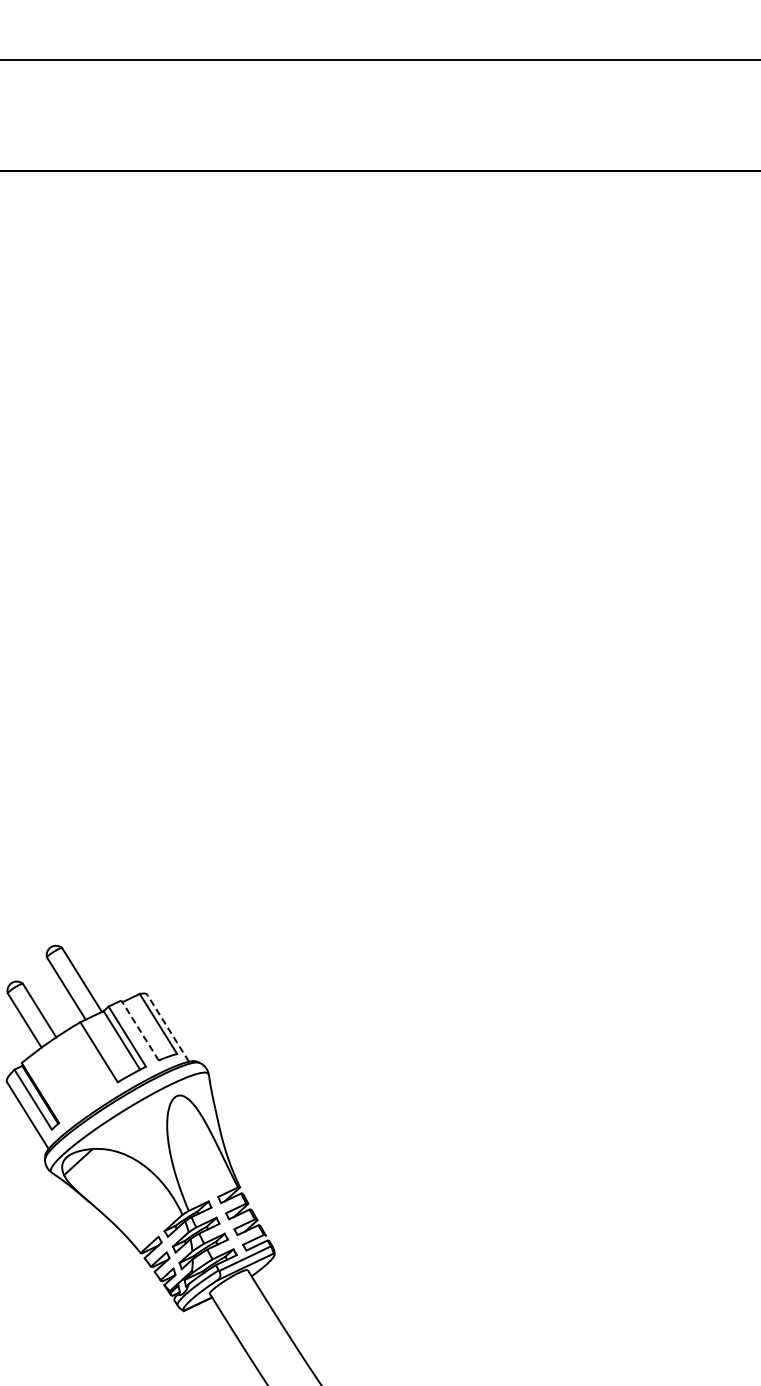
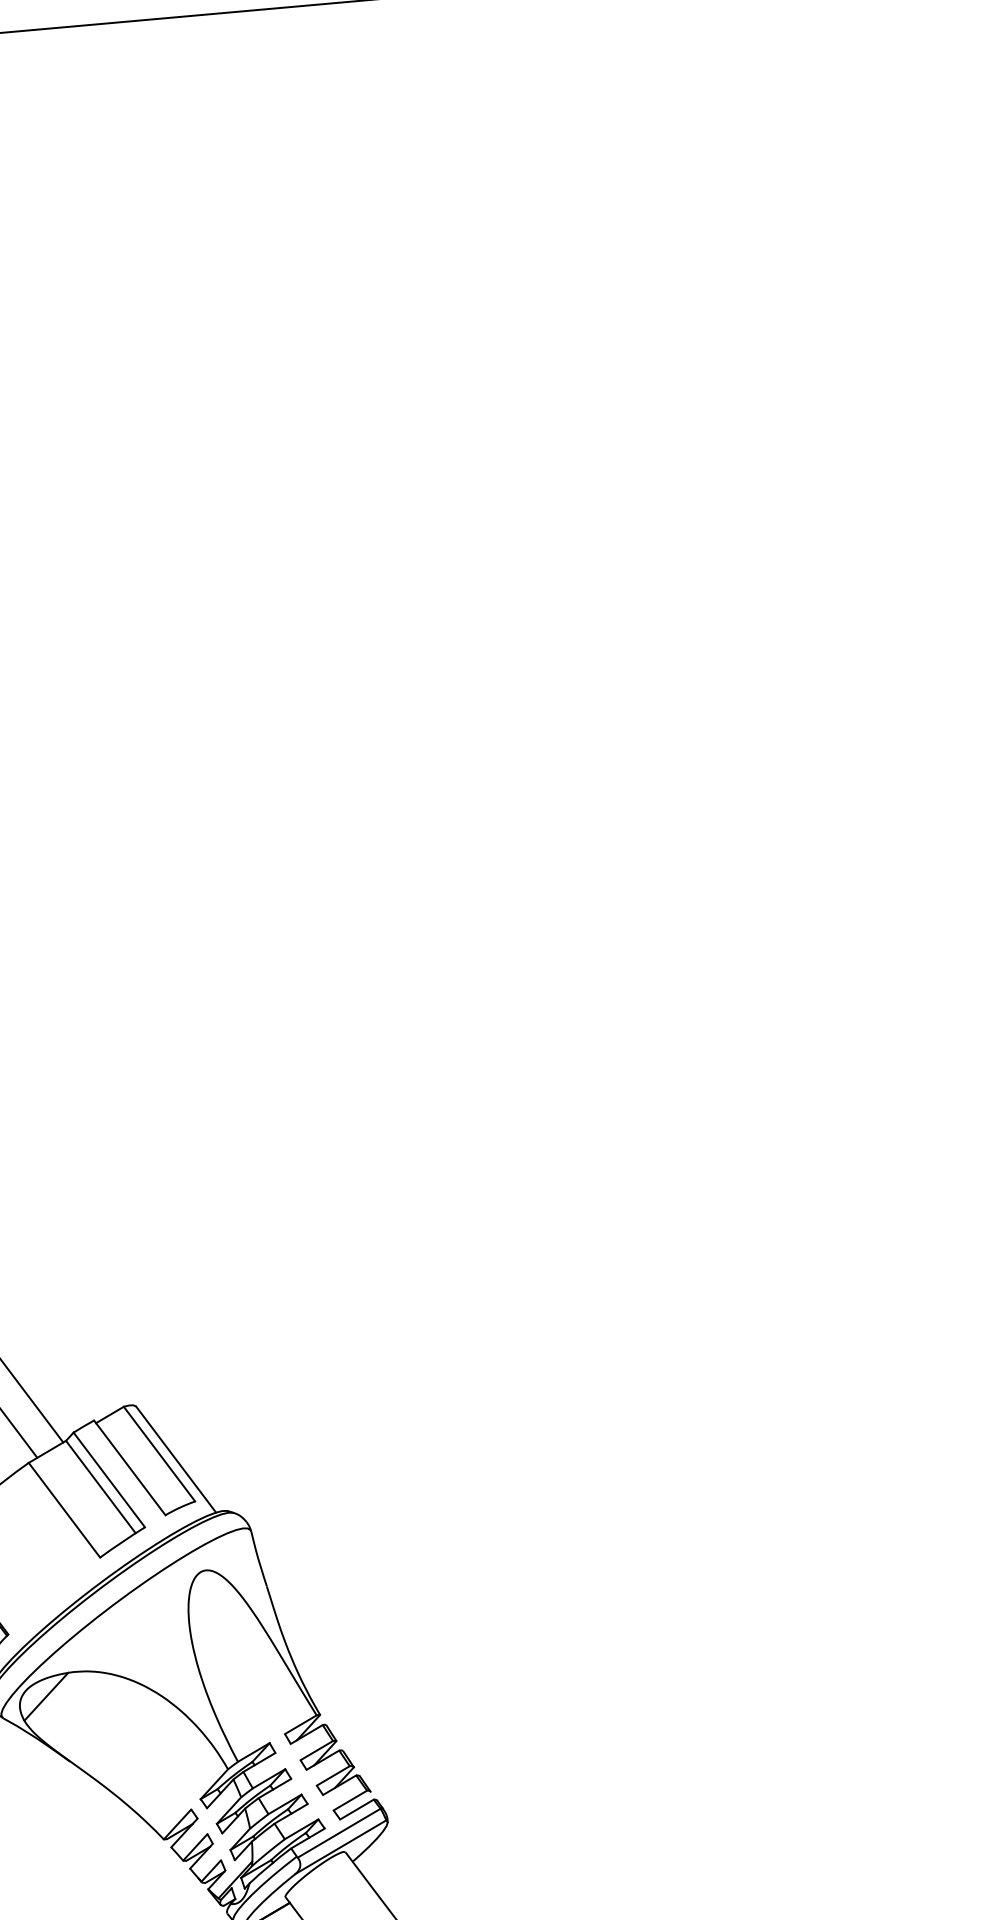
line: (168, 1028) -> (176, 1460), dashed -> solid
line: (139, 1030) -> (128, 1467), dashed -> solid

